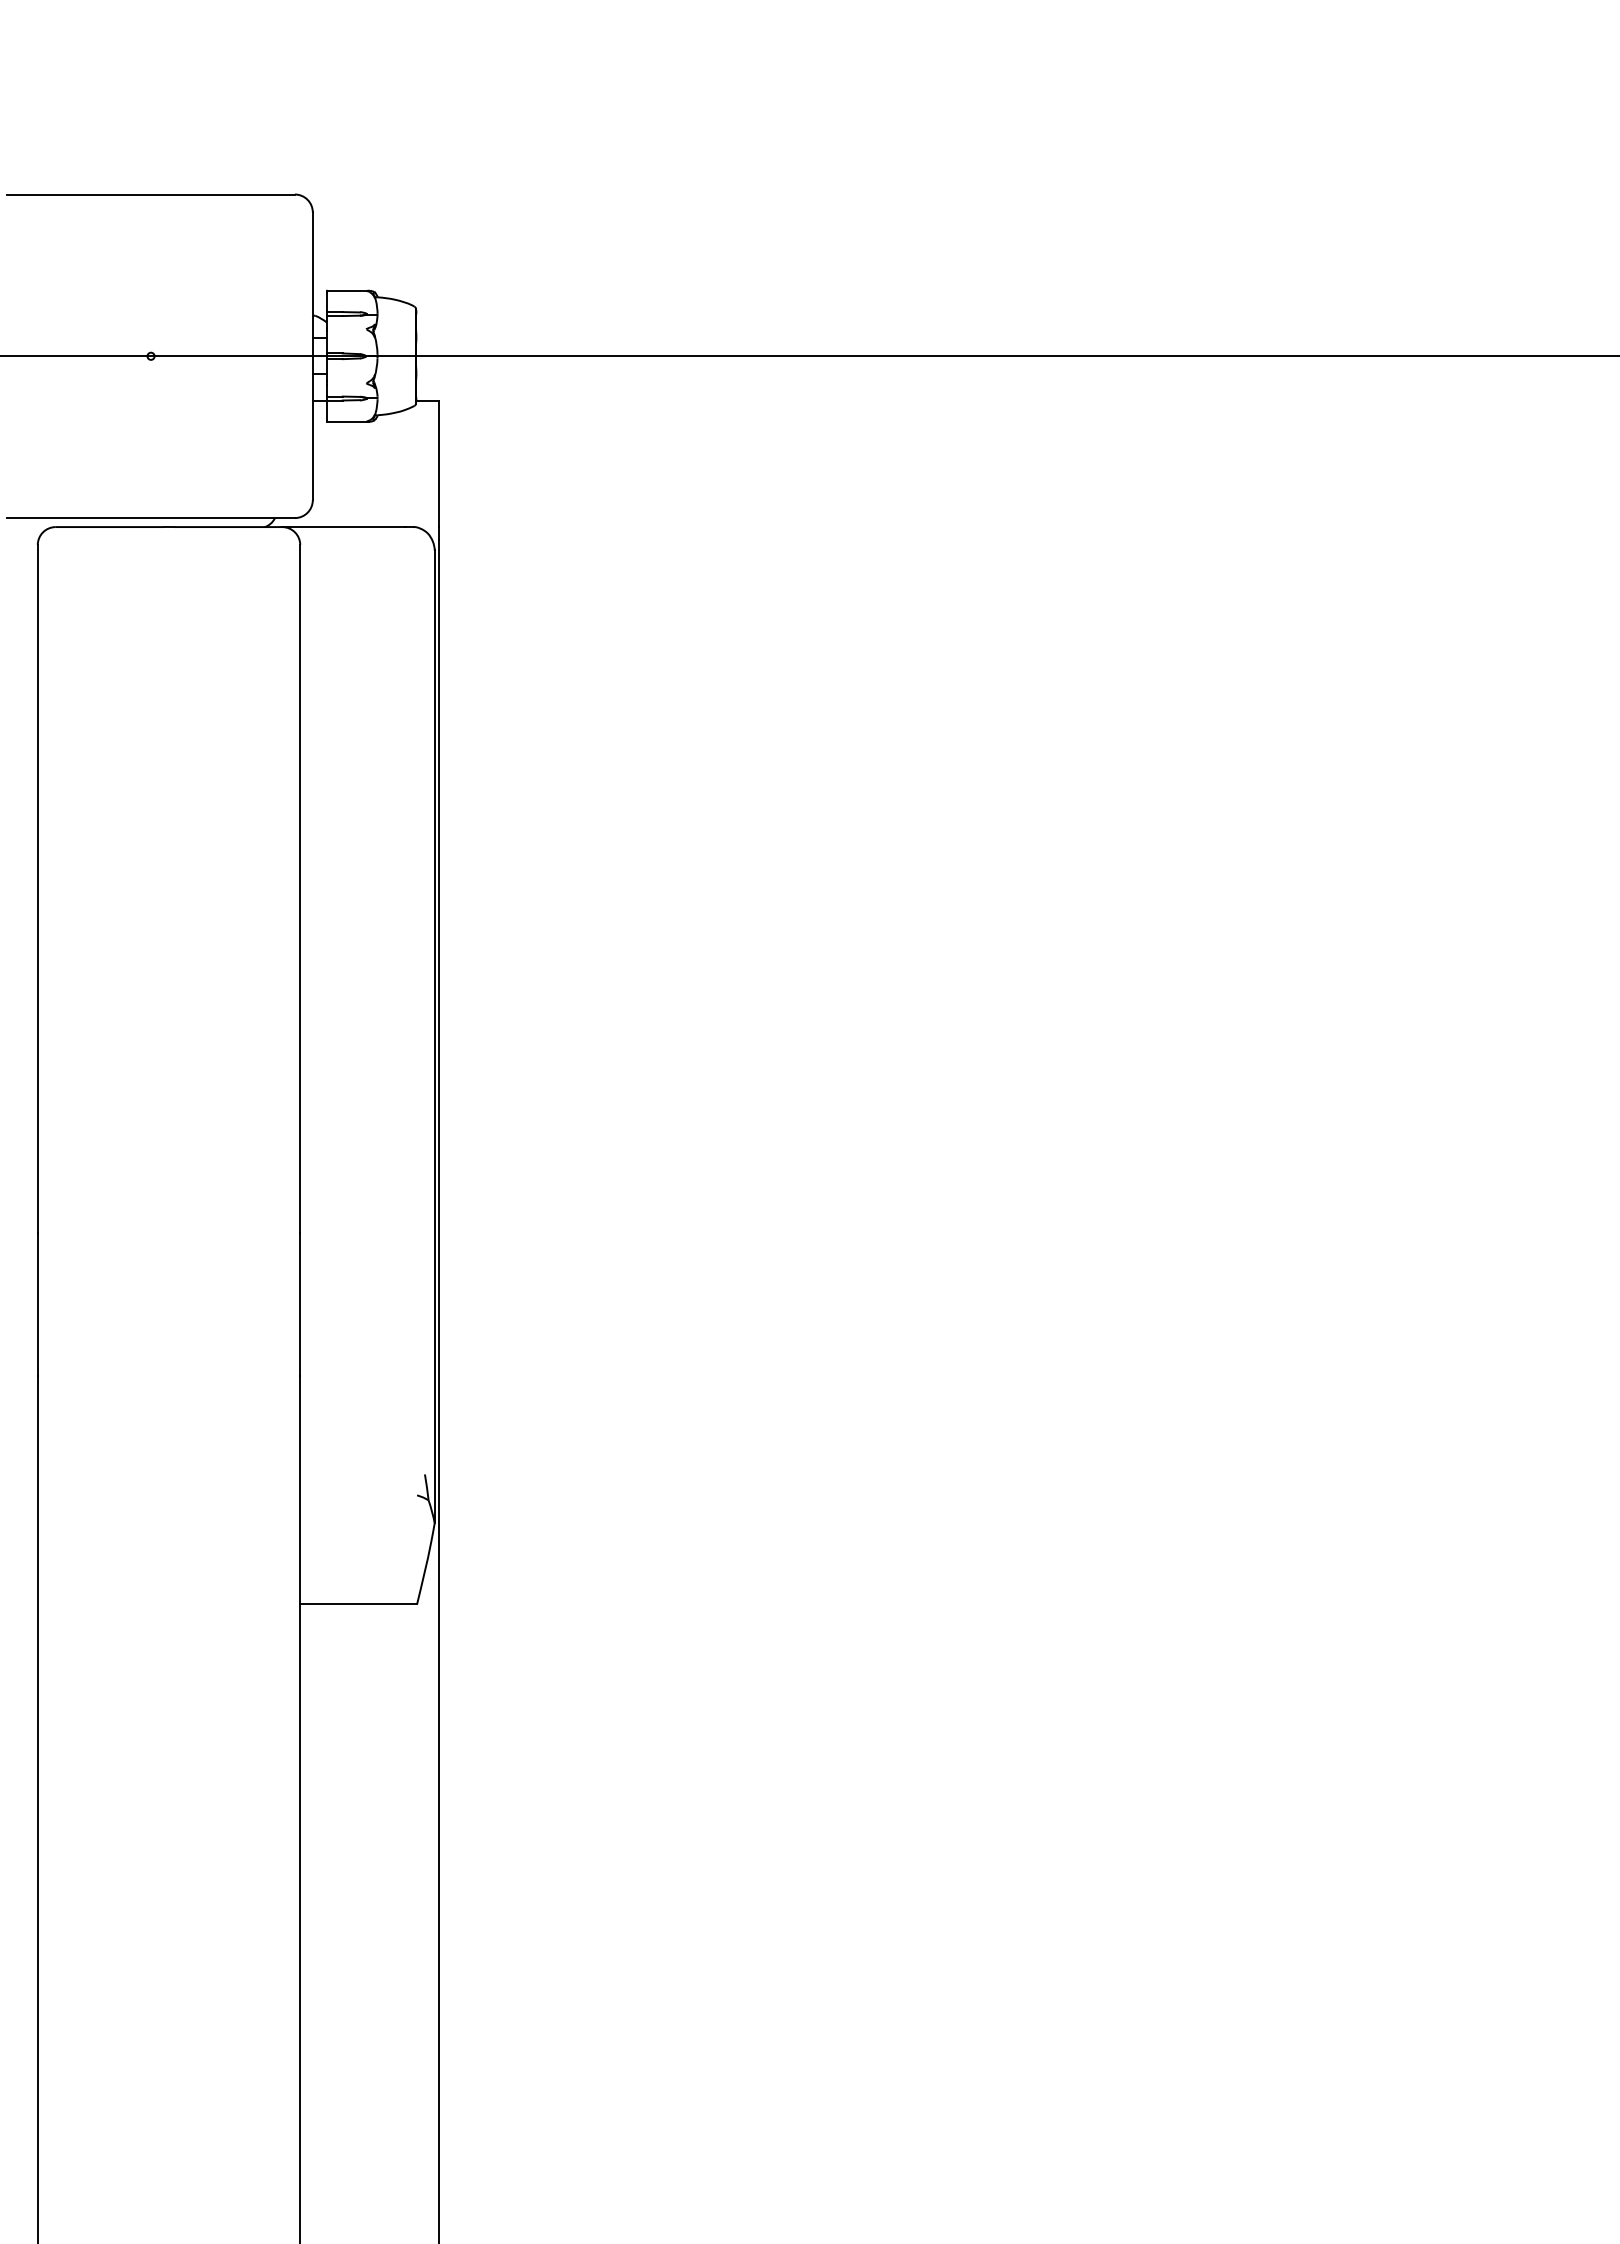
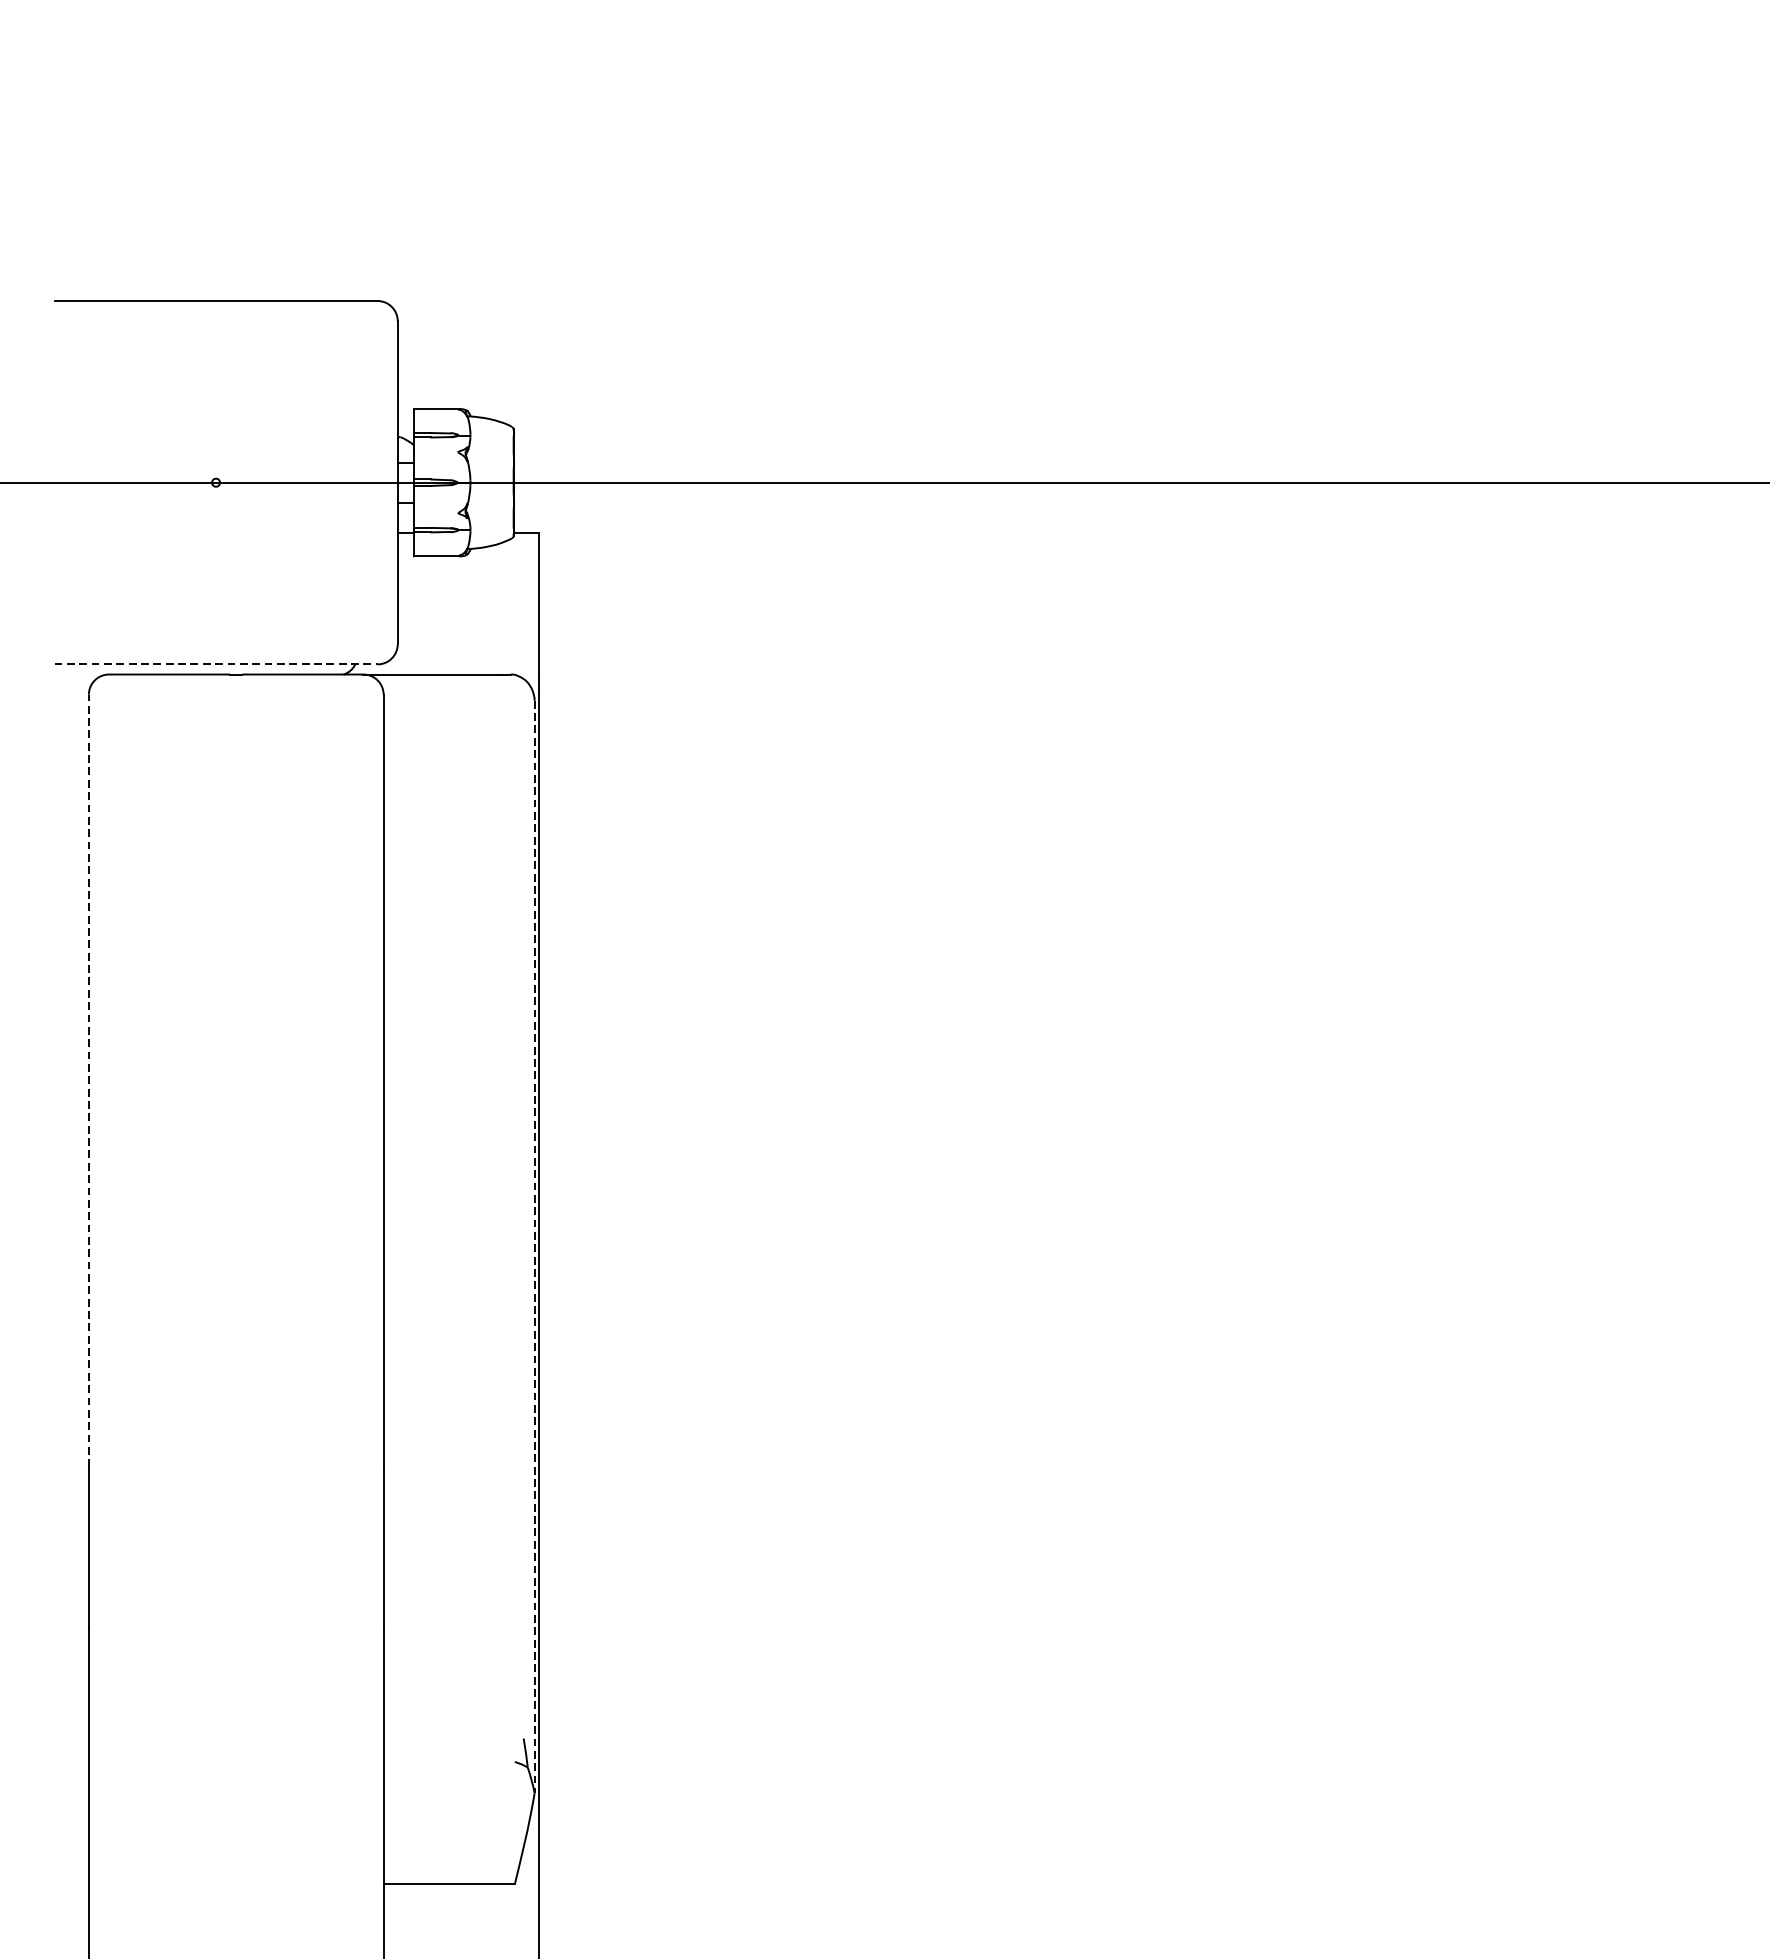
line: (151, 518) -> (216, 664), solid -> dashed
line: (37, 888) -> (88, 1080), solid -> dashed
line: (434, 1037) -> (534, 1247), solid -> dashed

